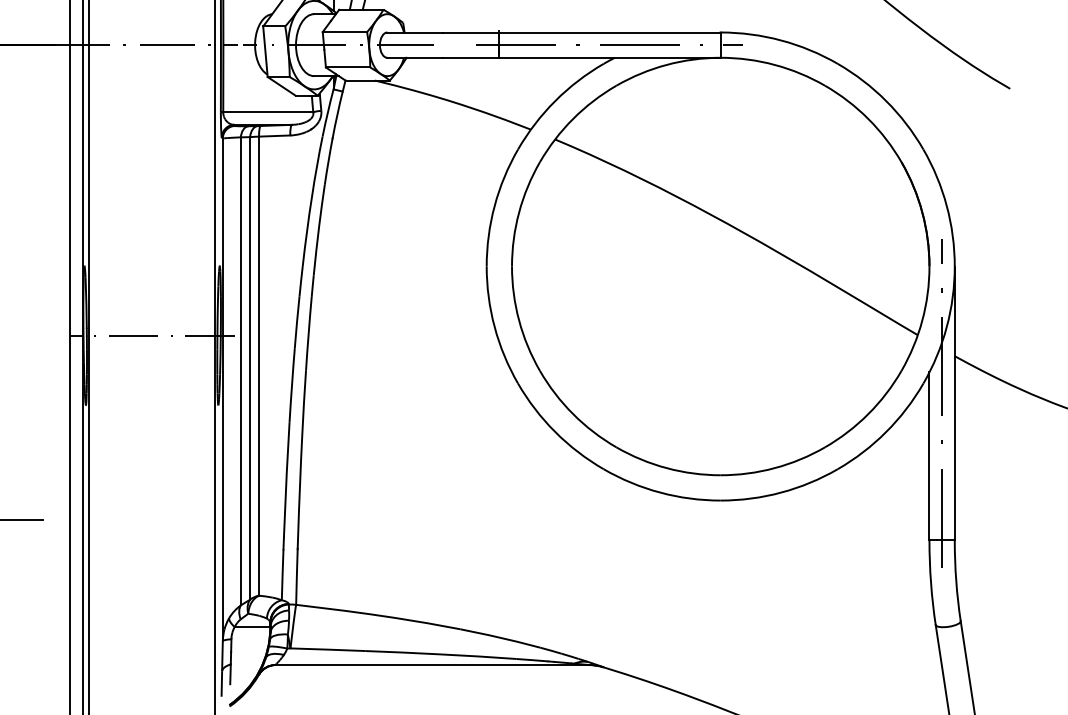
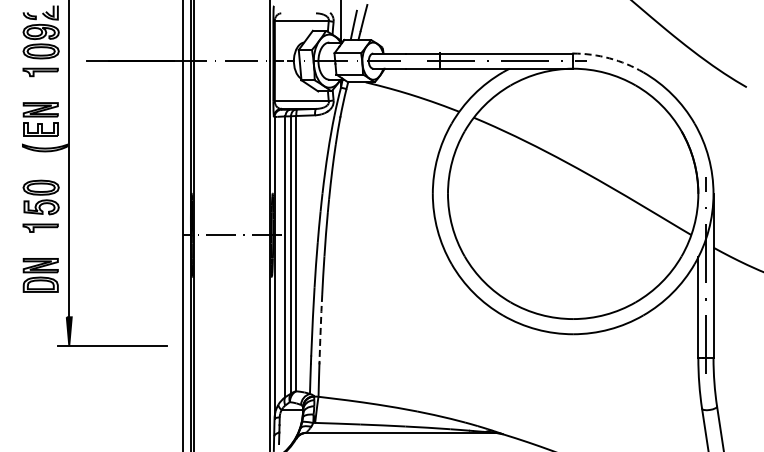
arc: (781, 40) -> (609, 58), solid -> dashed
line: (299, 492) -> (320, 329), solid -> dashed

